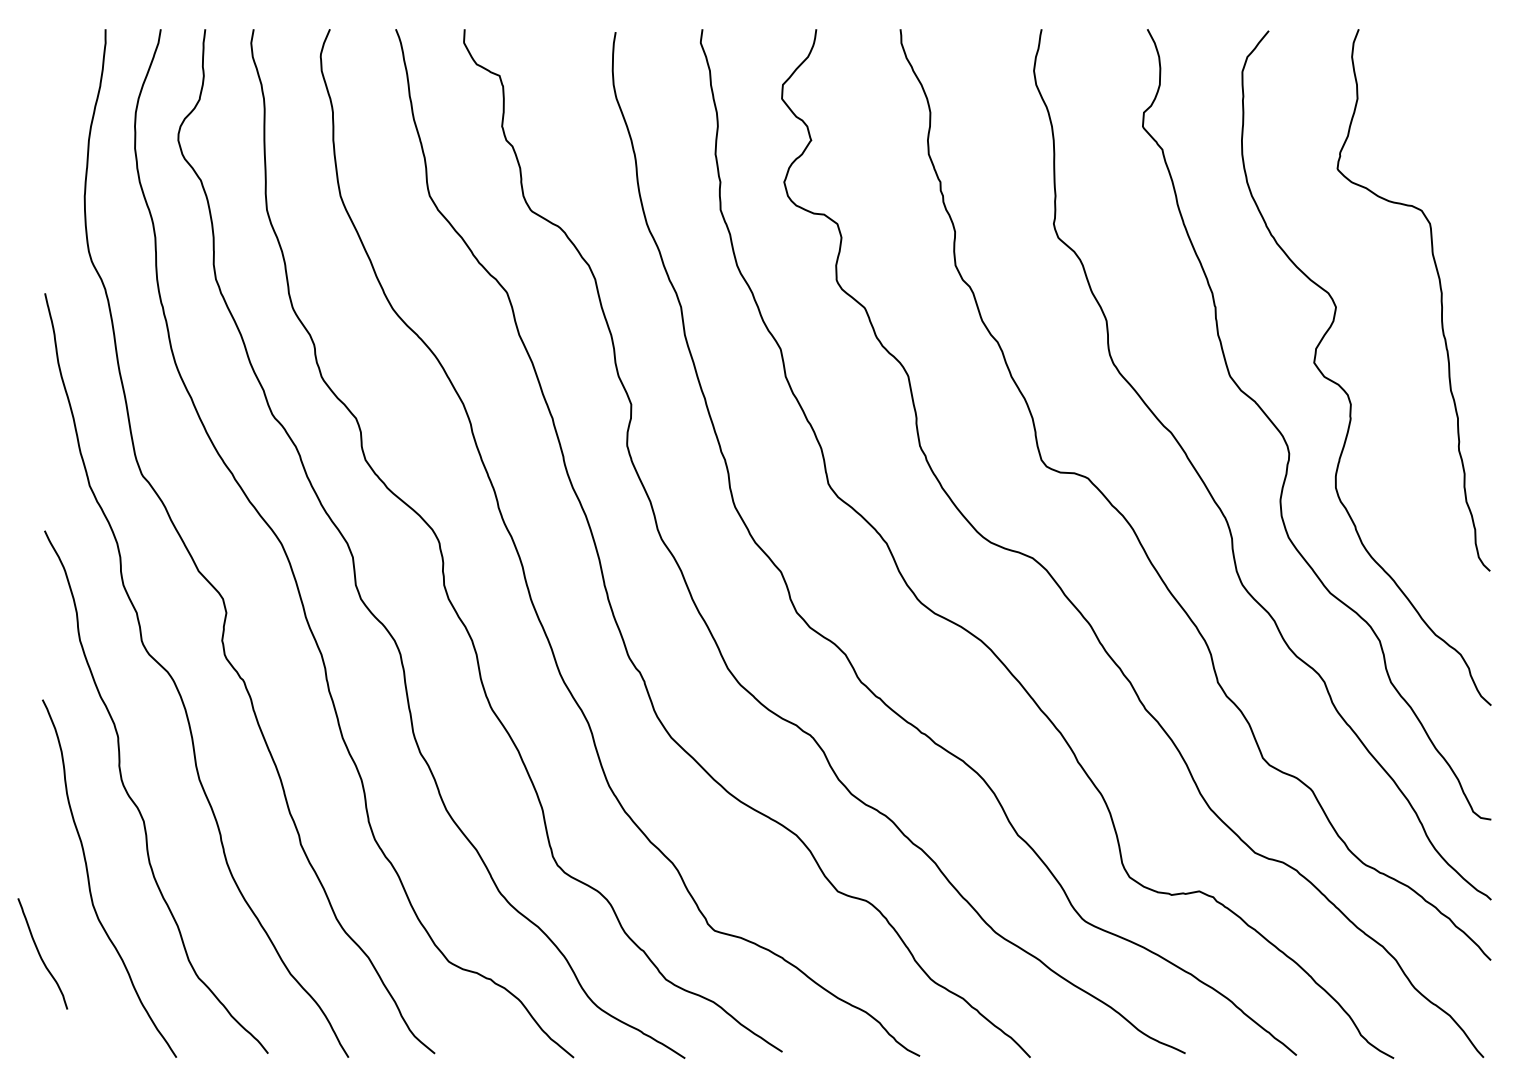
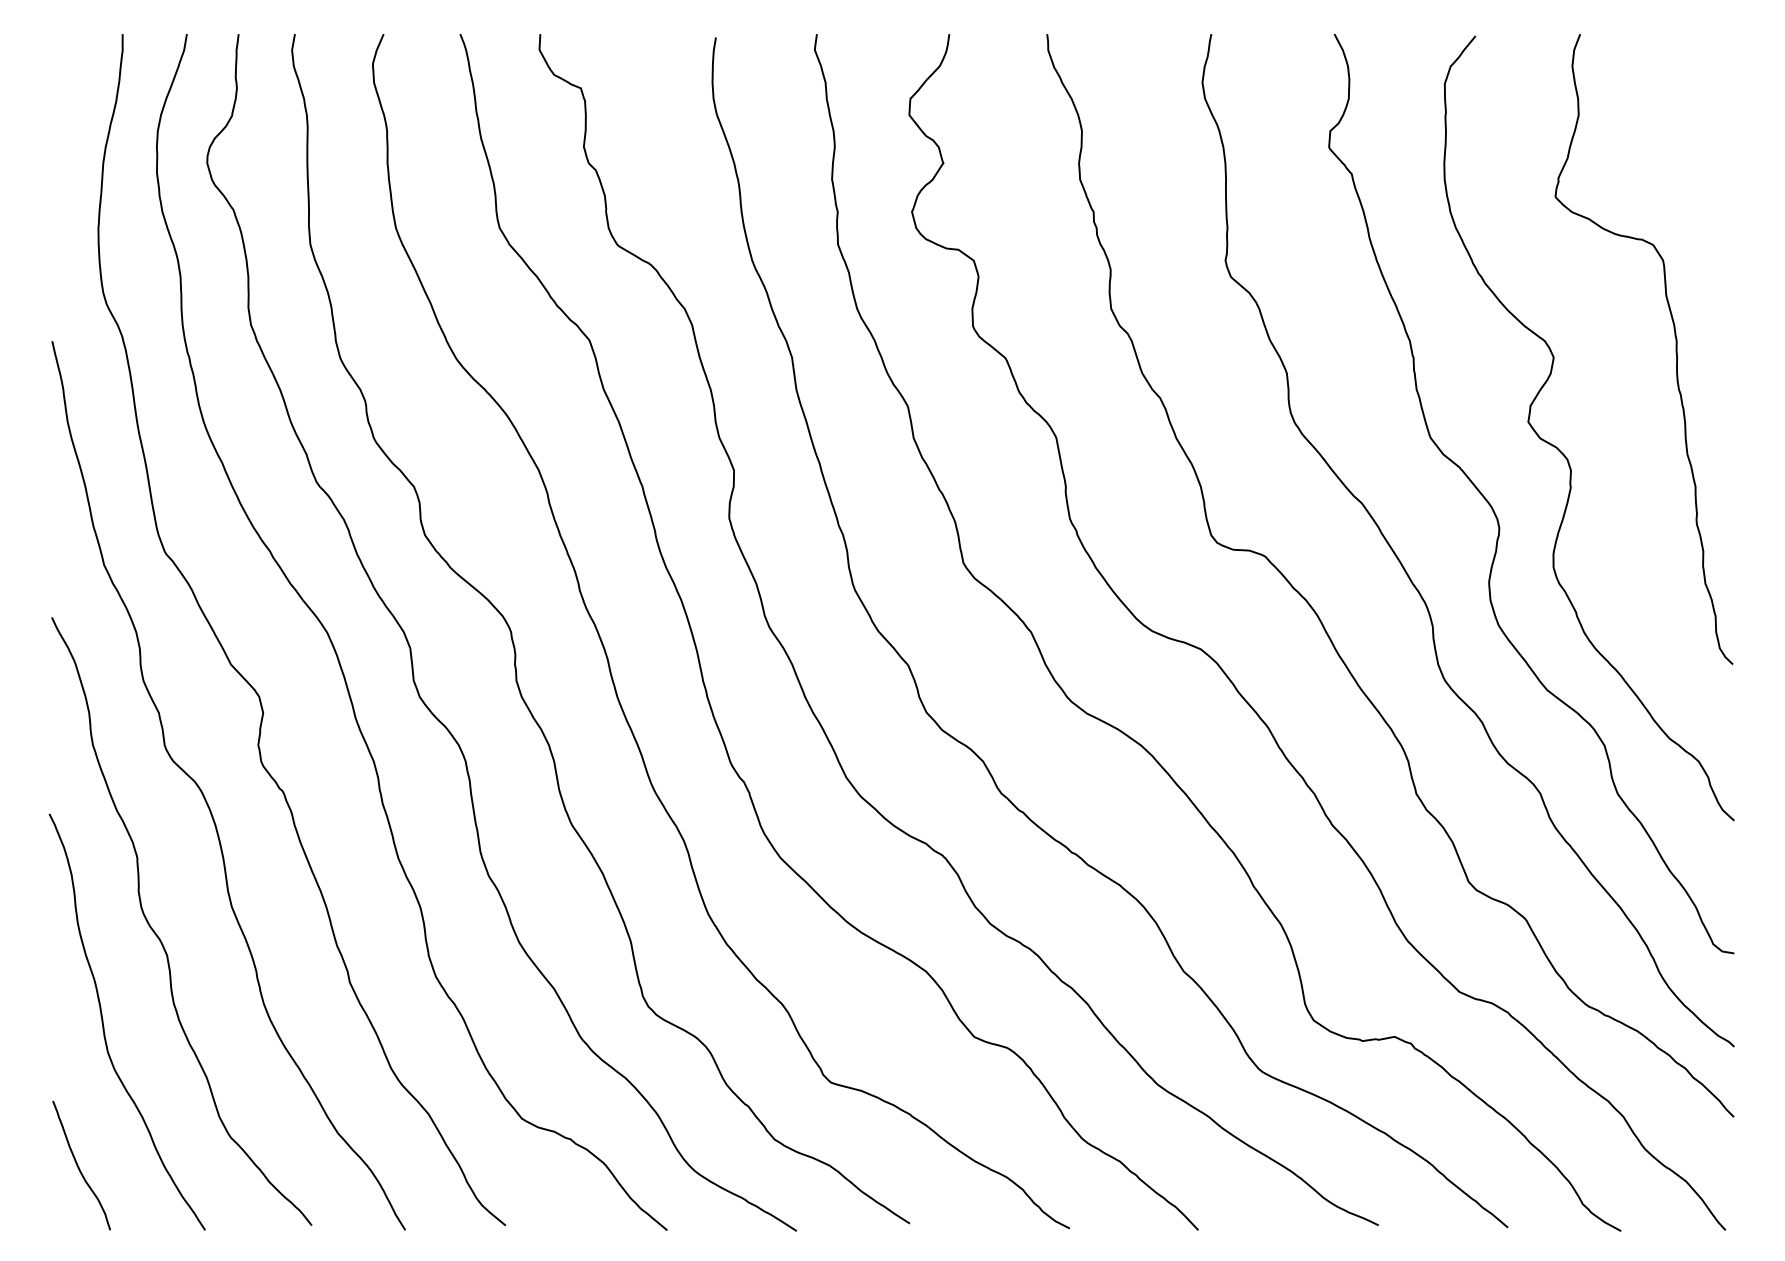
curve: (40, 955) -> (79, 1167), moved

